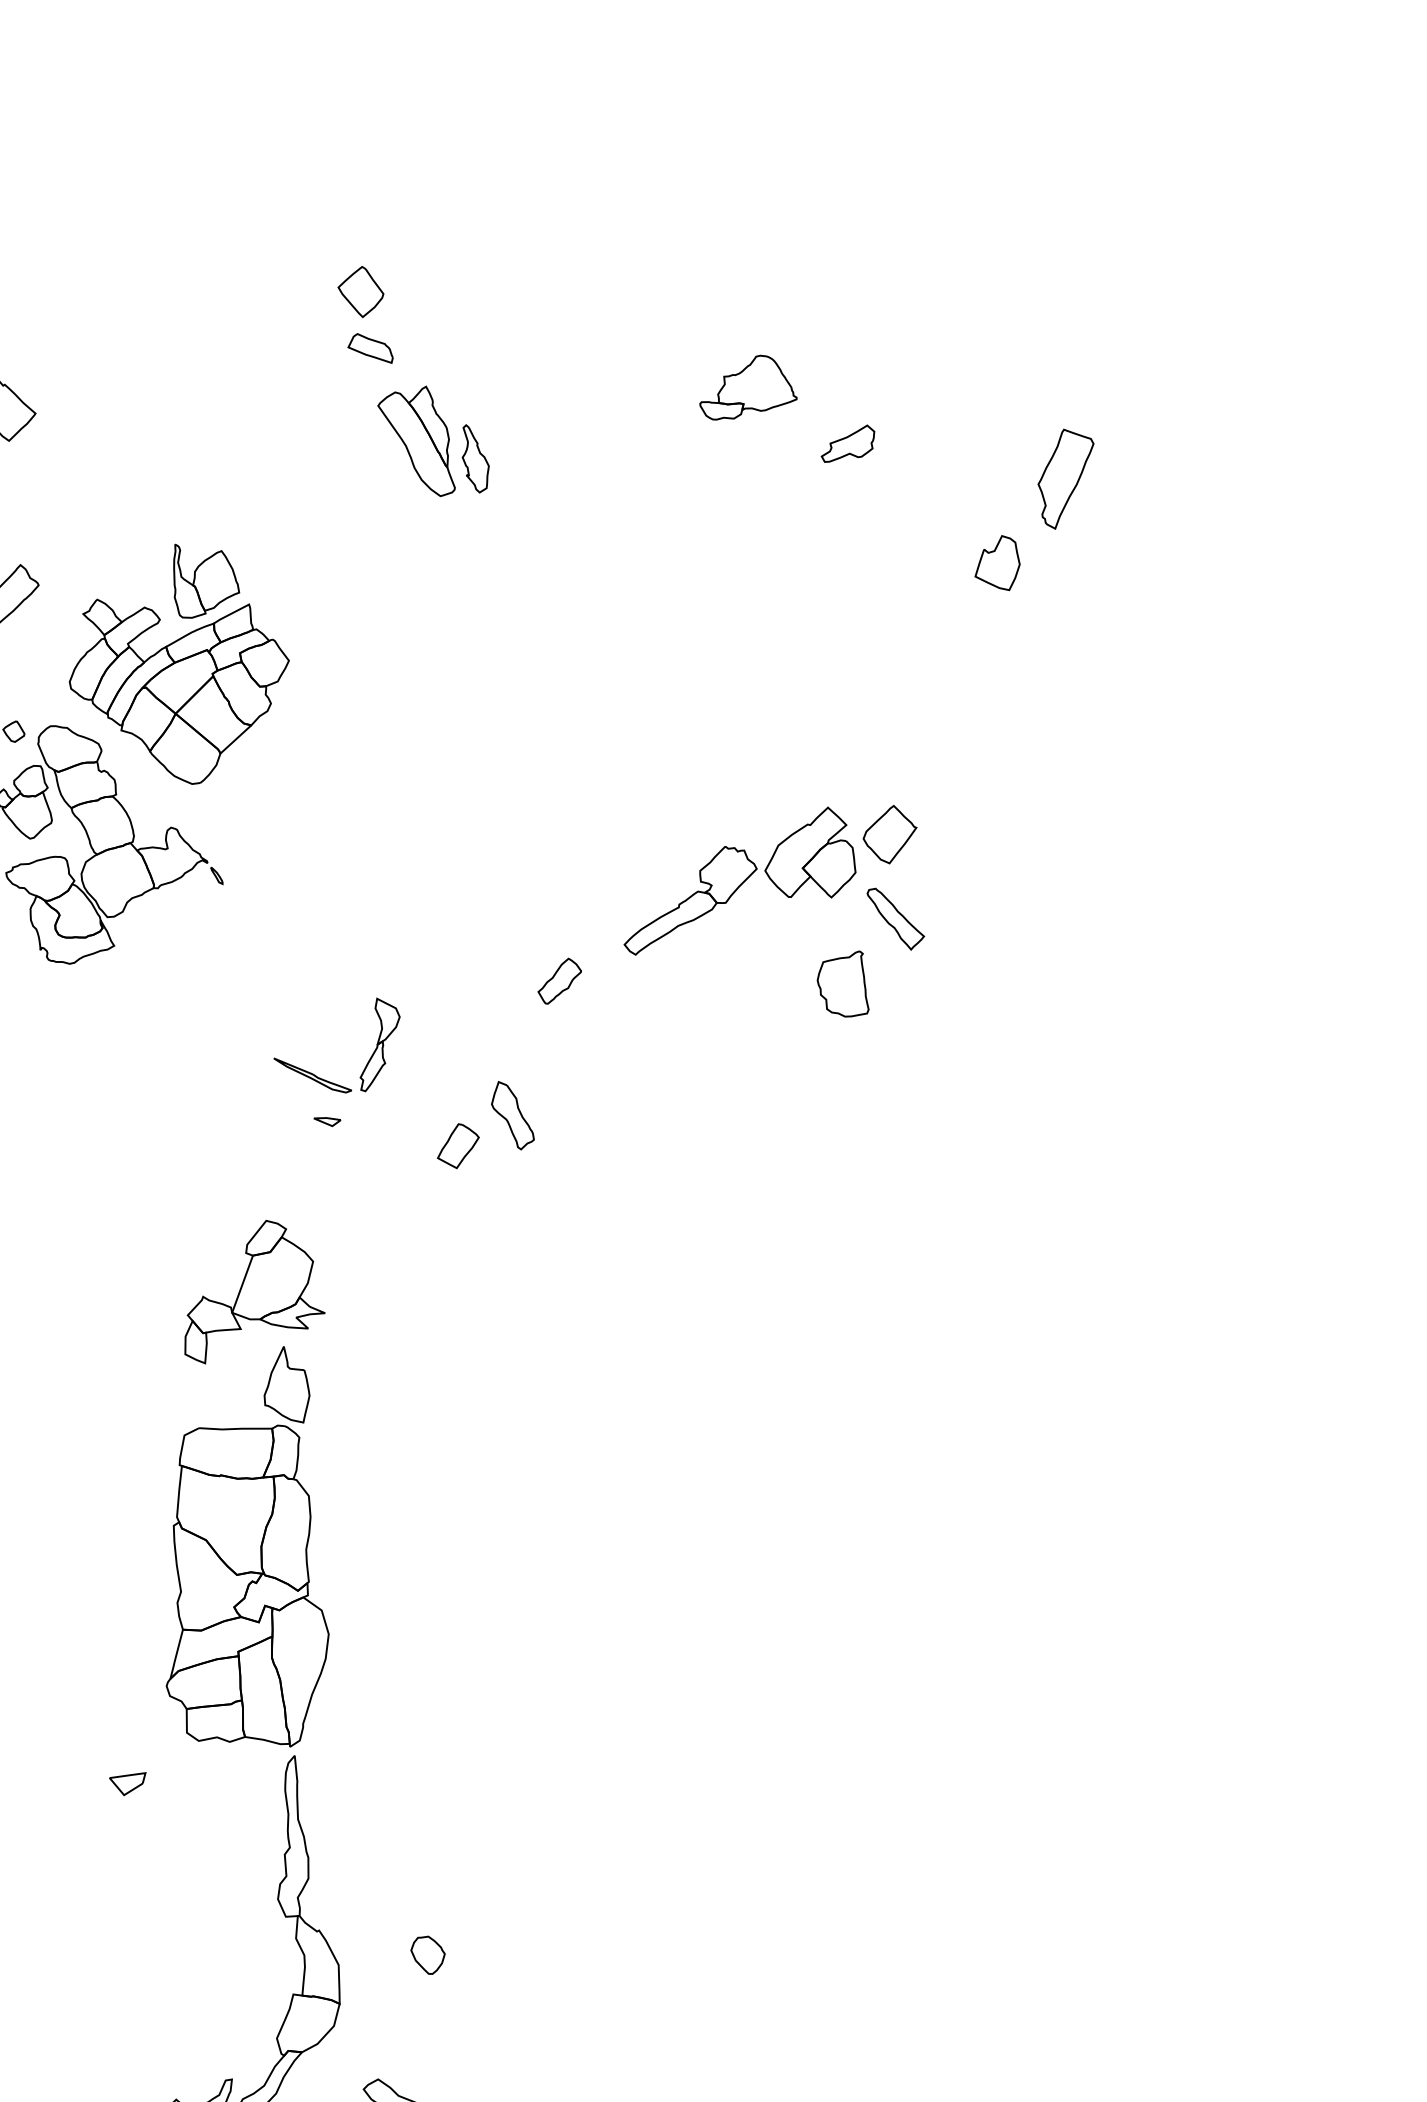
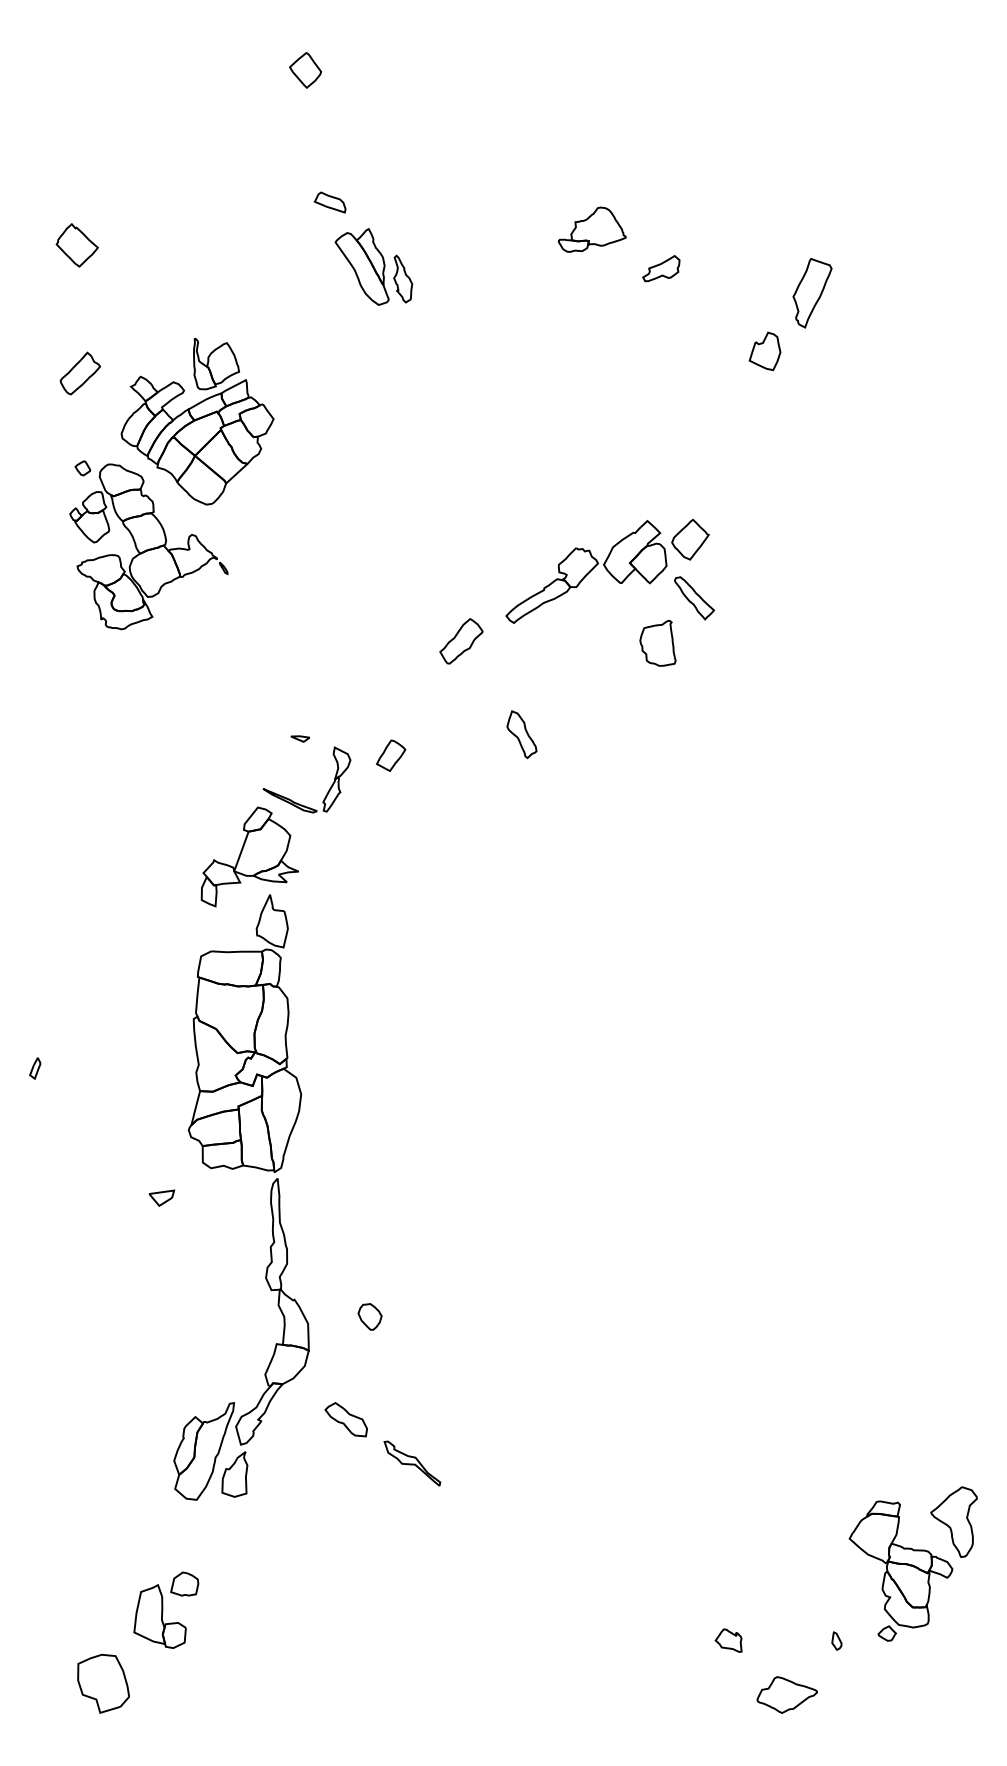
part: (360, 292) -> (305, 70), moved
part: (559, 981) -> (461, 641), size x1.43
part: (366, 1062) -> (327, 791), moved
part: (512, 1115) -> (521, 734), moved

